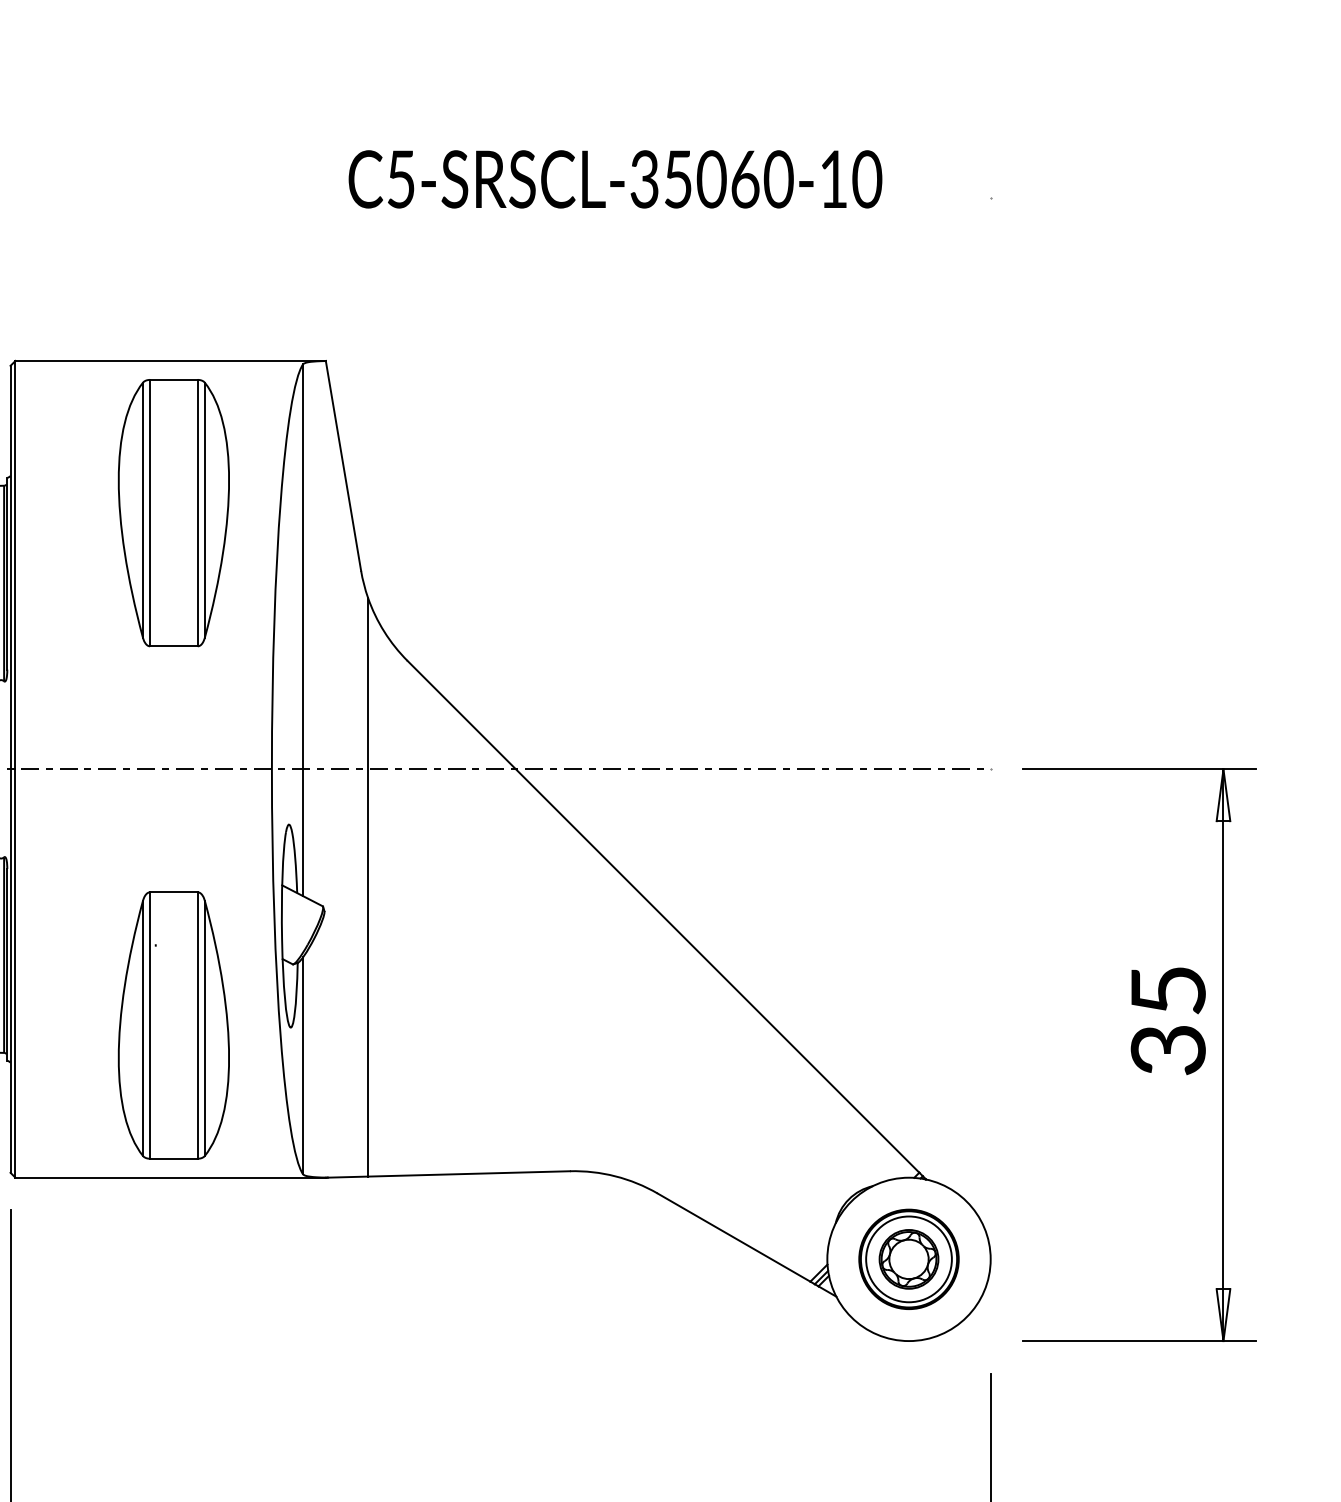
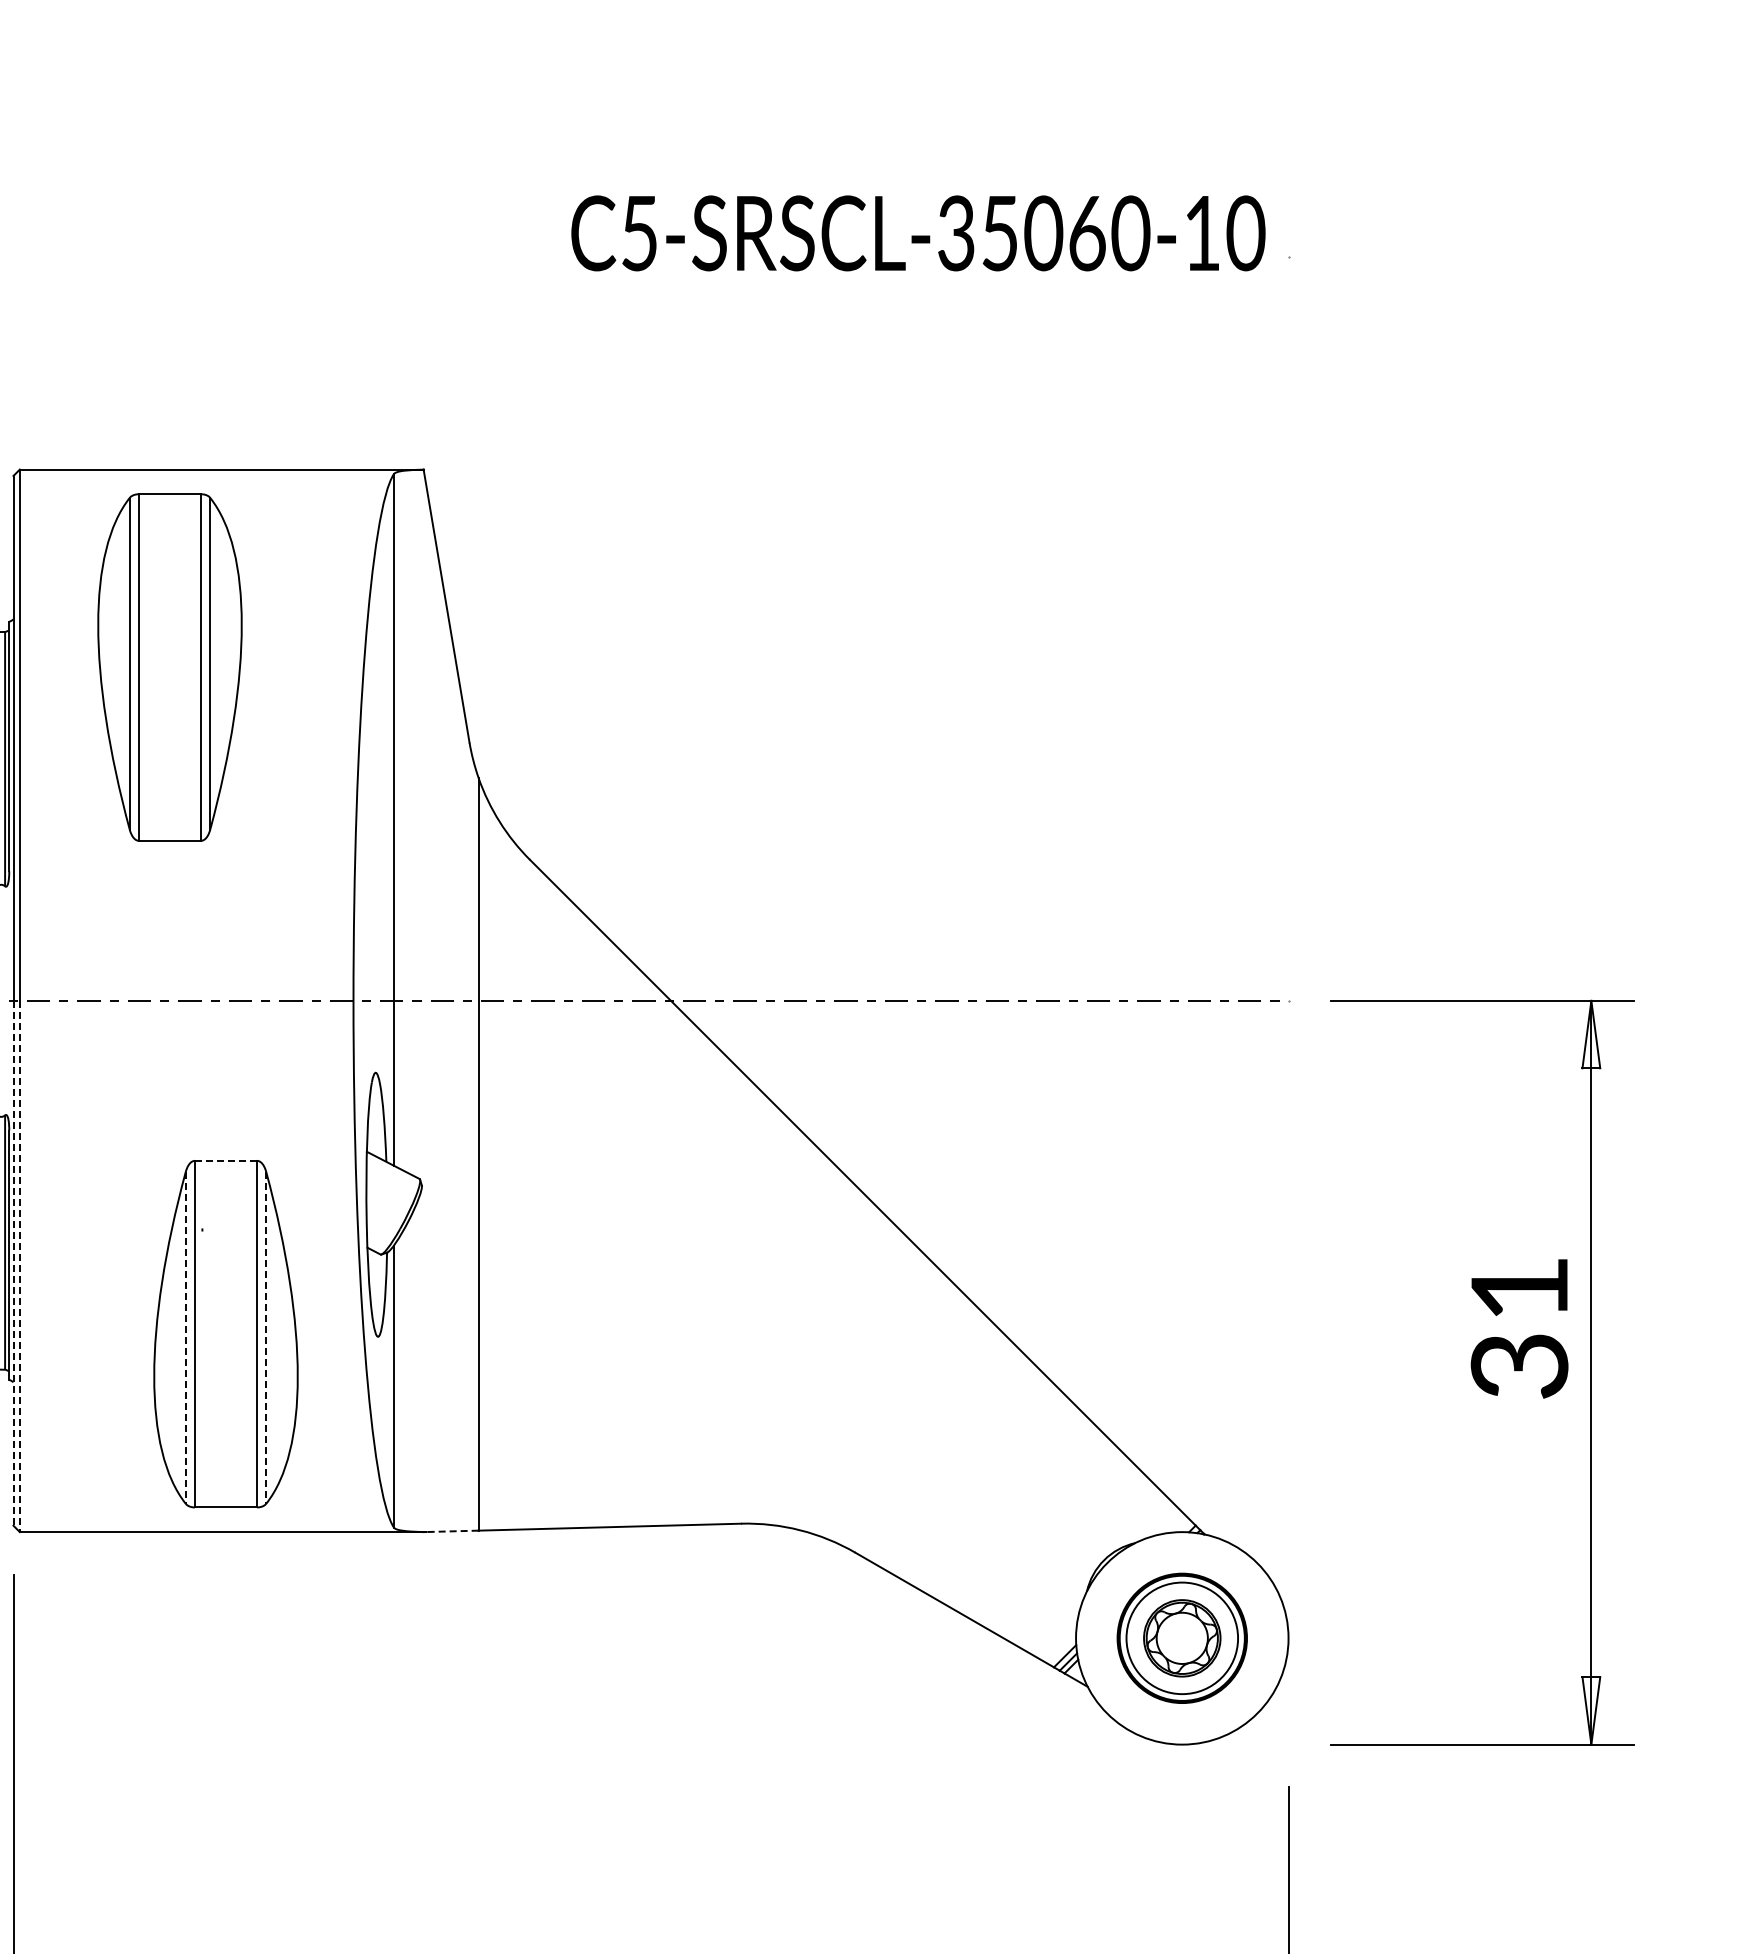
text: (615, 179) -> (918, 233), moved
part: (173, 513) -> (169, 667), moved
line: (174, 892) -> (226, 1160), solid -> dashed
line: (10, 971) -> (13, 1263), solid -> dashed
line: (15, 973) -> (19, 1266), solid -> dashed
text: (1168, 990) -> (1519, 1288), 35 -> 31
line: (142, 1028) -> (185, 1337), solid -> dashed
line: (205, 1028) -> (266, 1337), solid -> dashed
line: (348, 1177) -> (452, 1531), solid -> dashed

